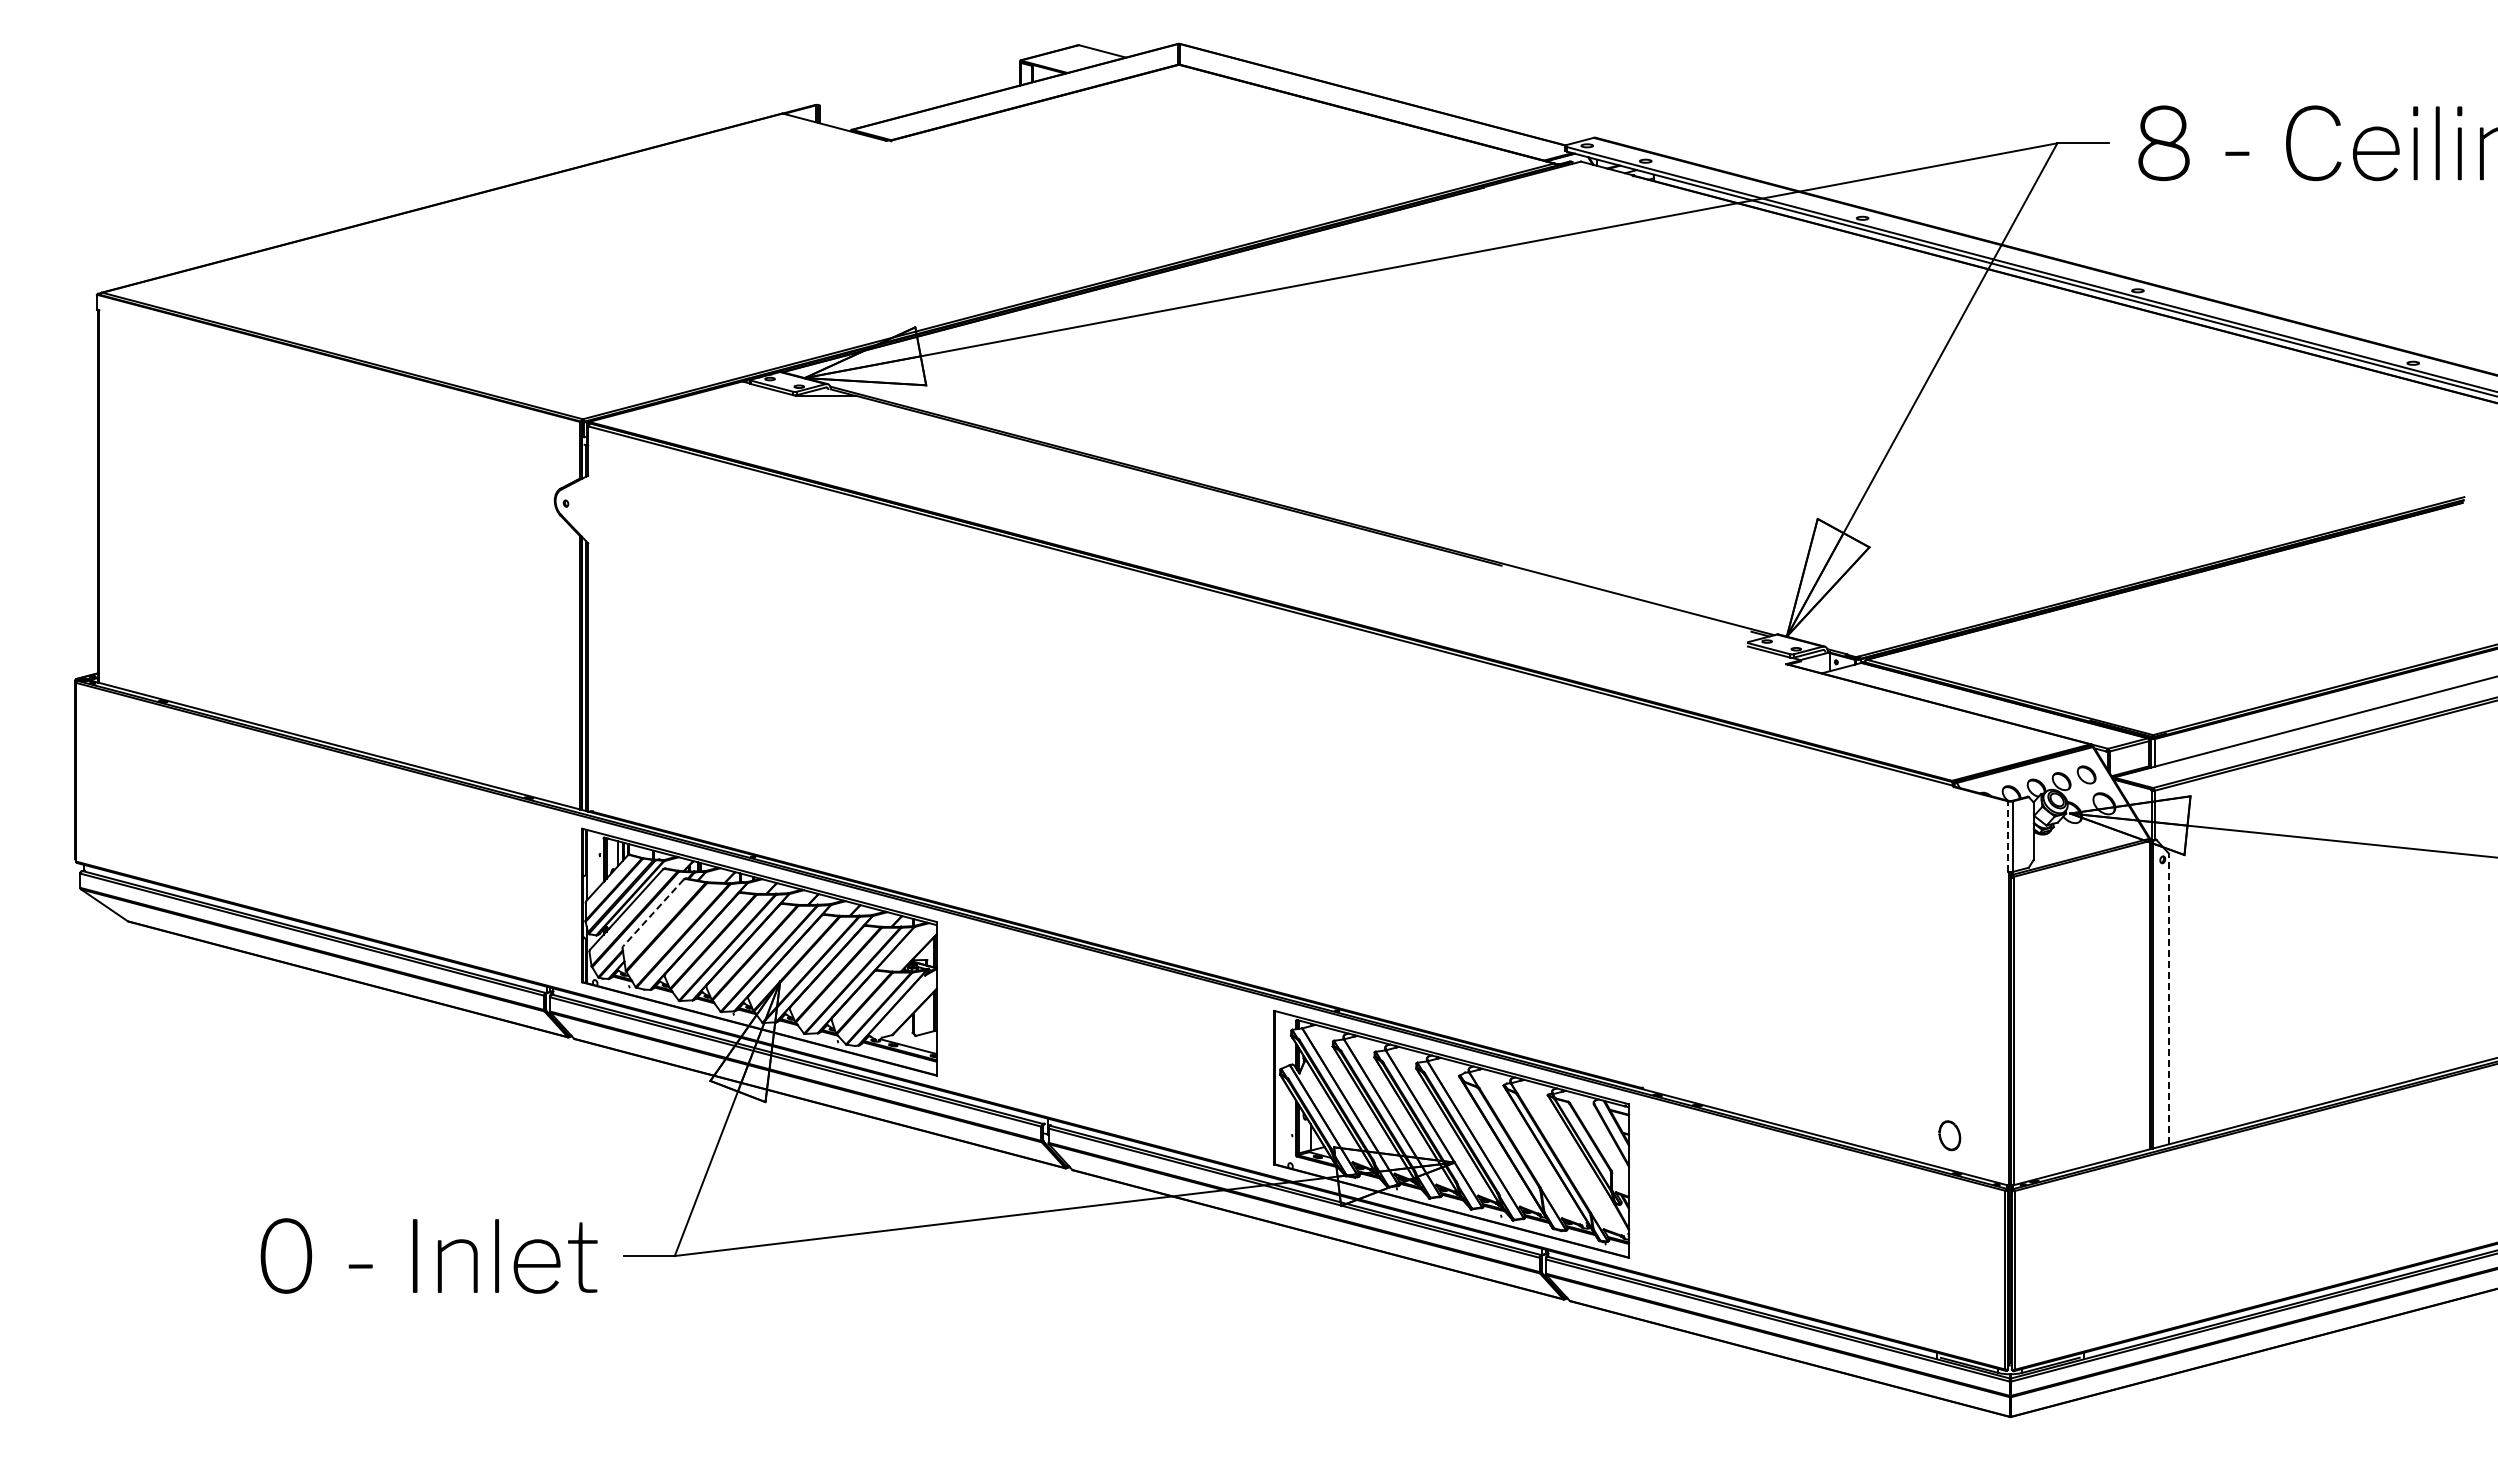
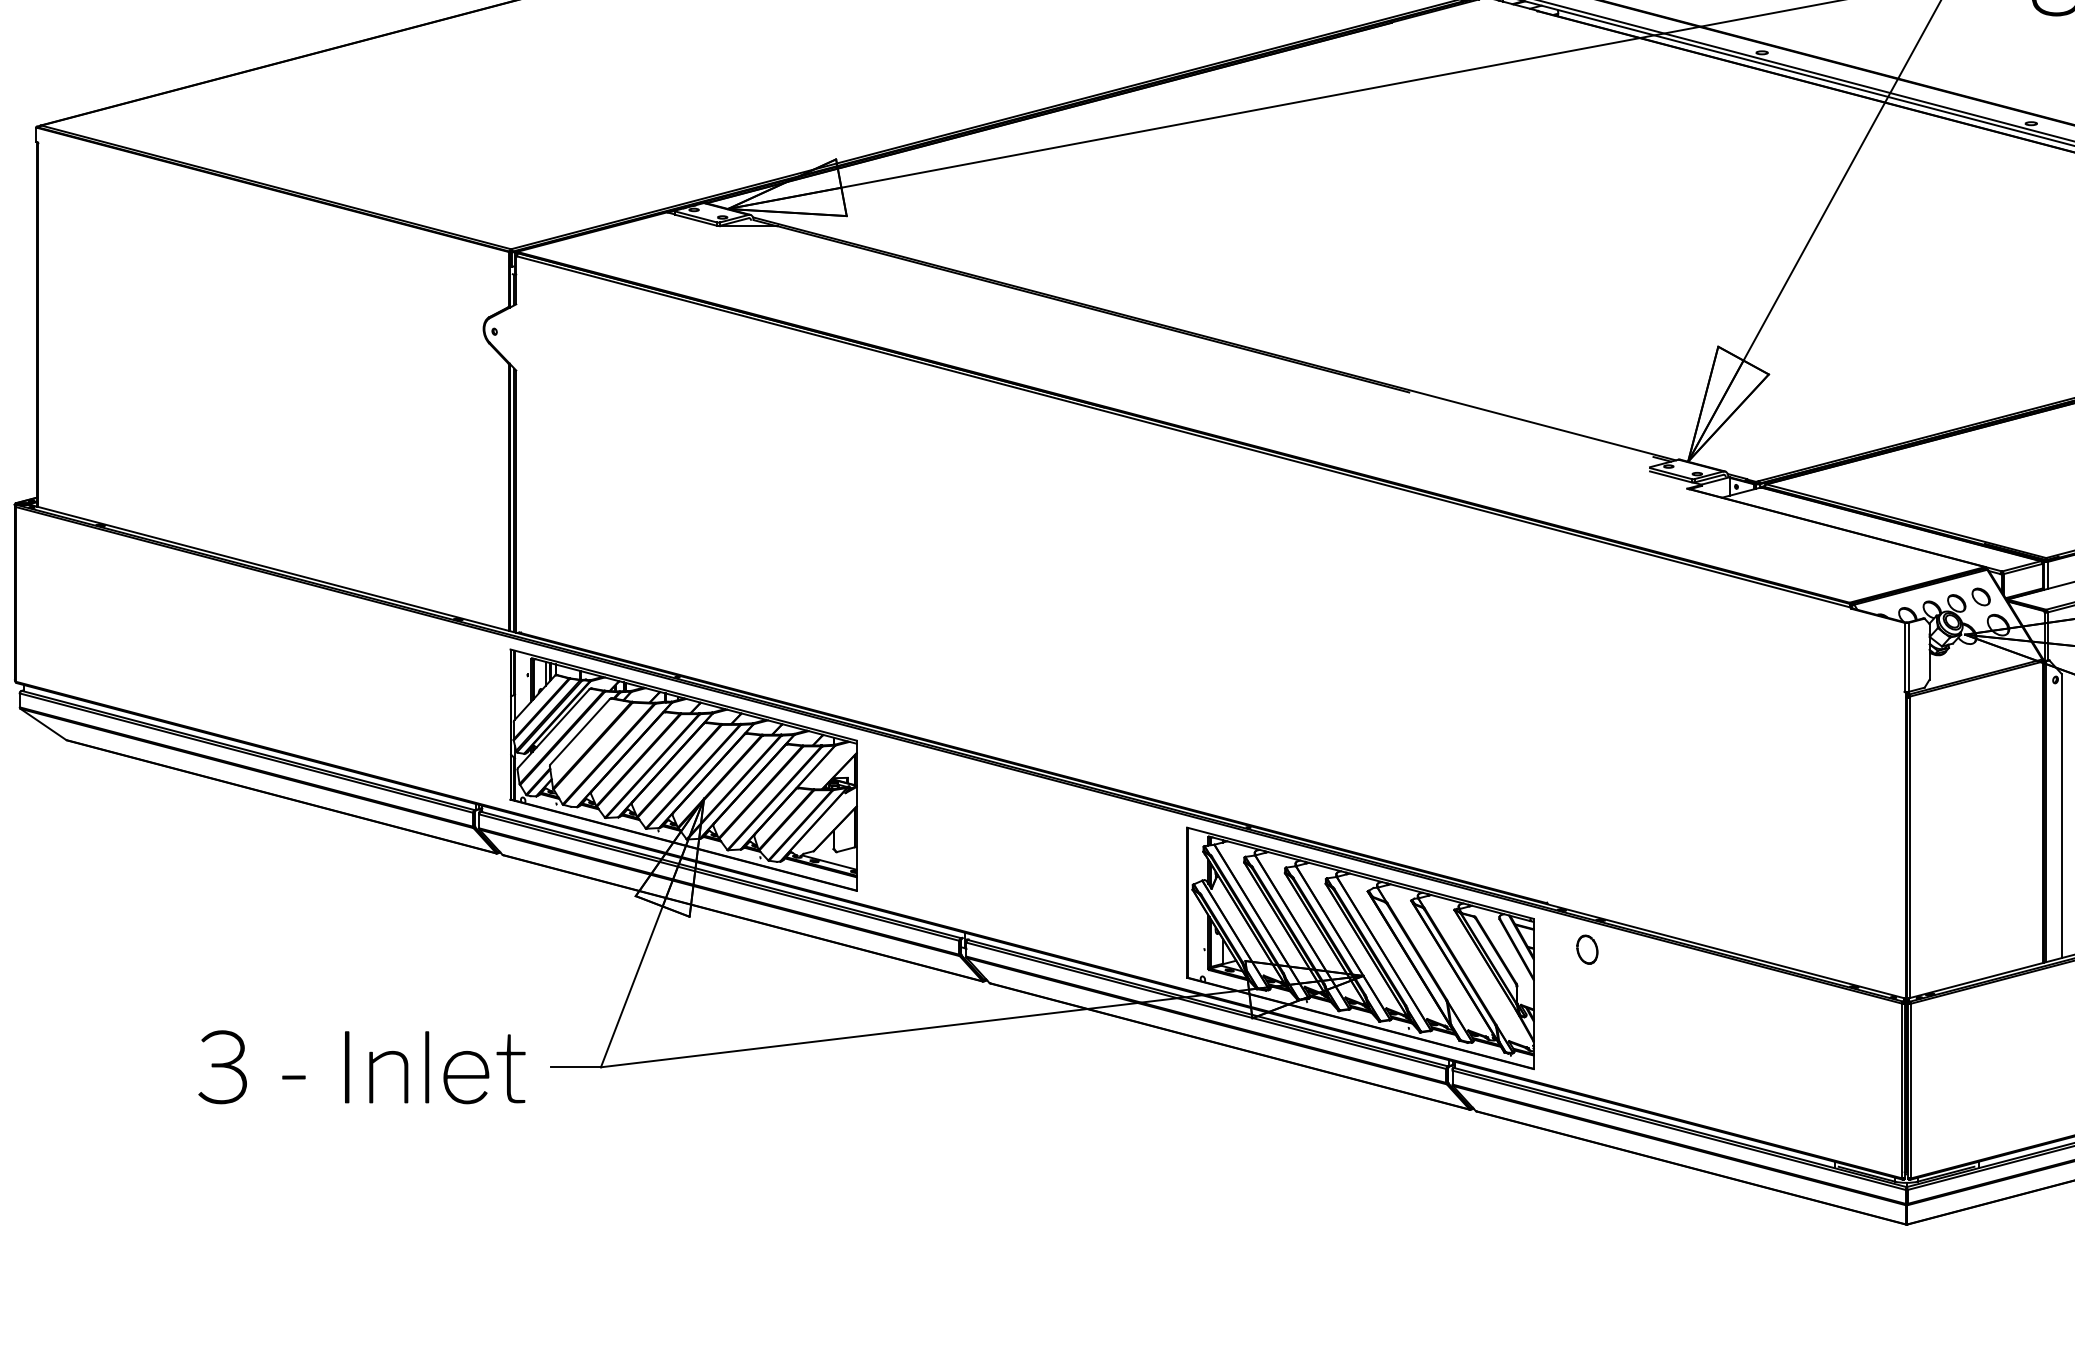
line: (2008, 836) -> (1904, 657), dashed -> solid
line: (653, 913) -> (580, 732), dashed -> solid
line: (2169, 998) -> (2062, 815), dashed -> solid
part: (1949, 1135) -> (1587, 949), moved
text: (286, 1255) -> (221, 1066), 0 -> 3

